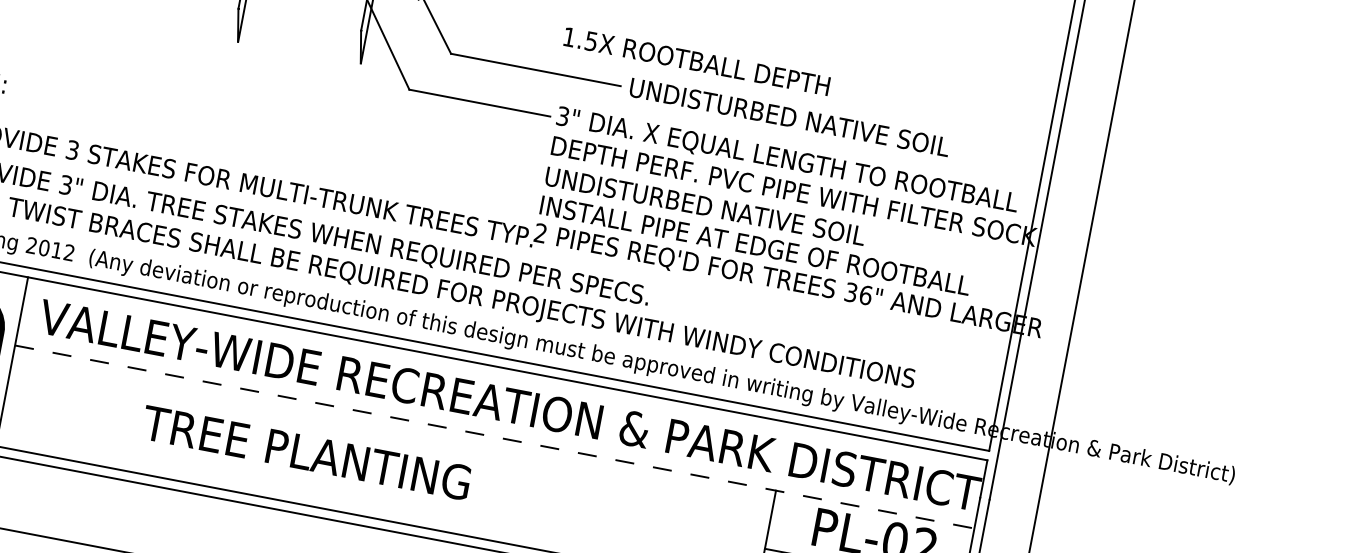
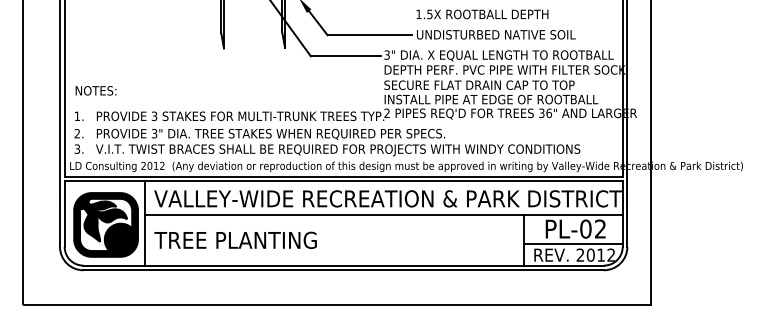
text: (696, 61) -> (482, 14), moved
text: (737, 210) -> (479, 84), UNDISTURBED NATIVE SOIL -> SECURE FLAT DRAIN CAP TO TOP
line: (494, 436) -> (383, 215), dashed -> solid
text: (306, 451) -> (235, 239), moved

